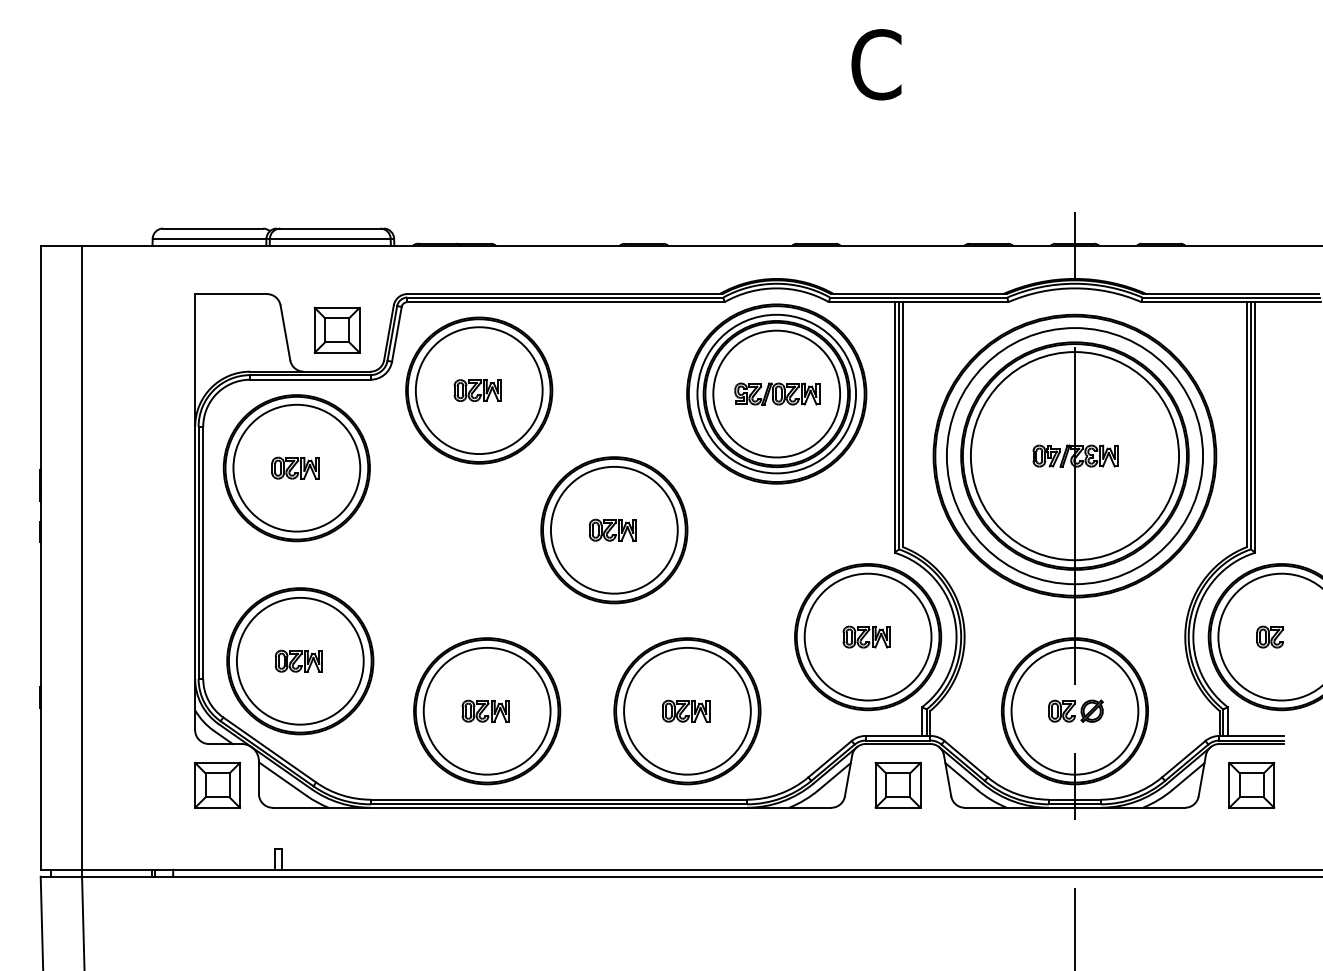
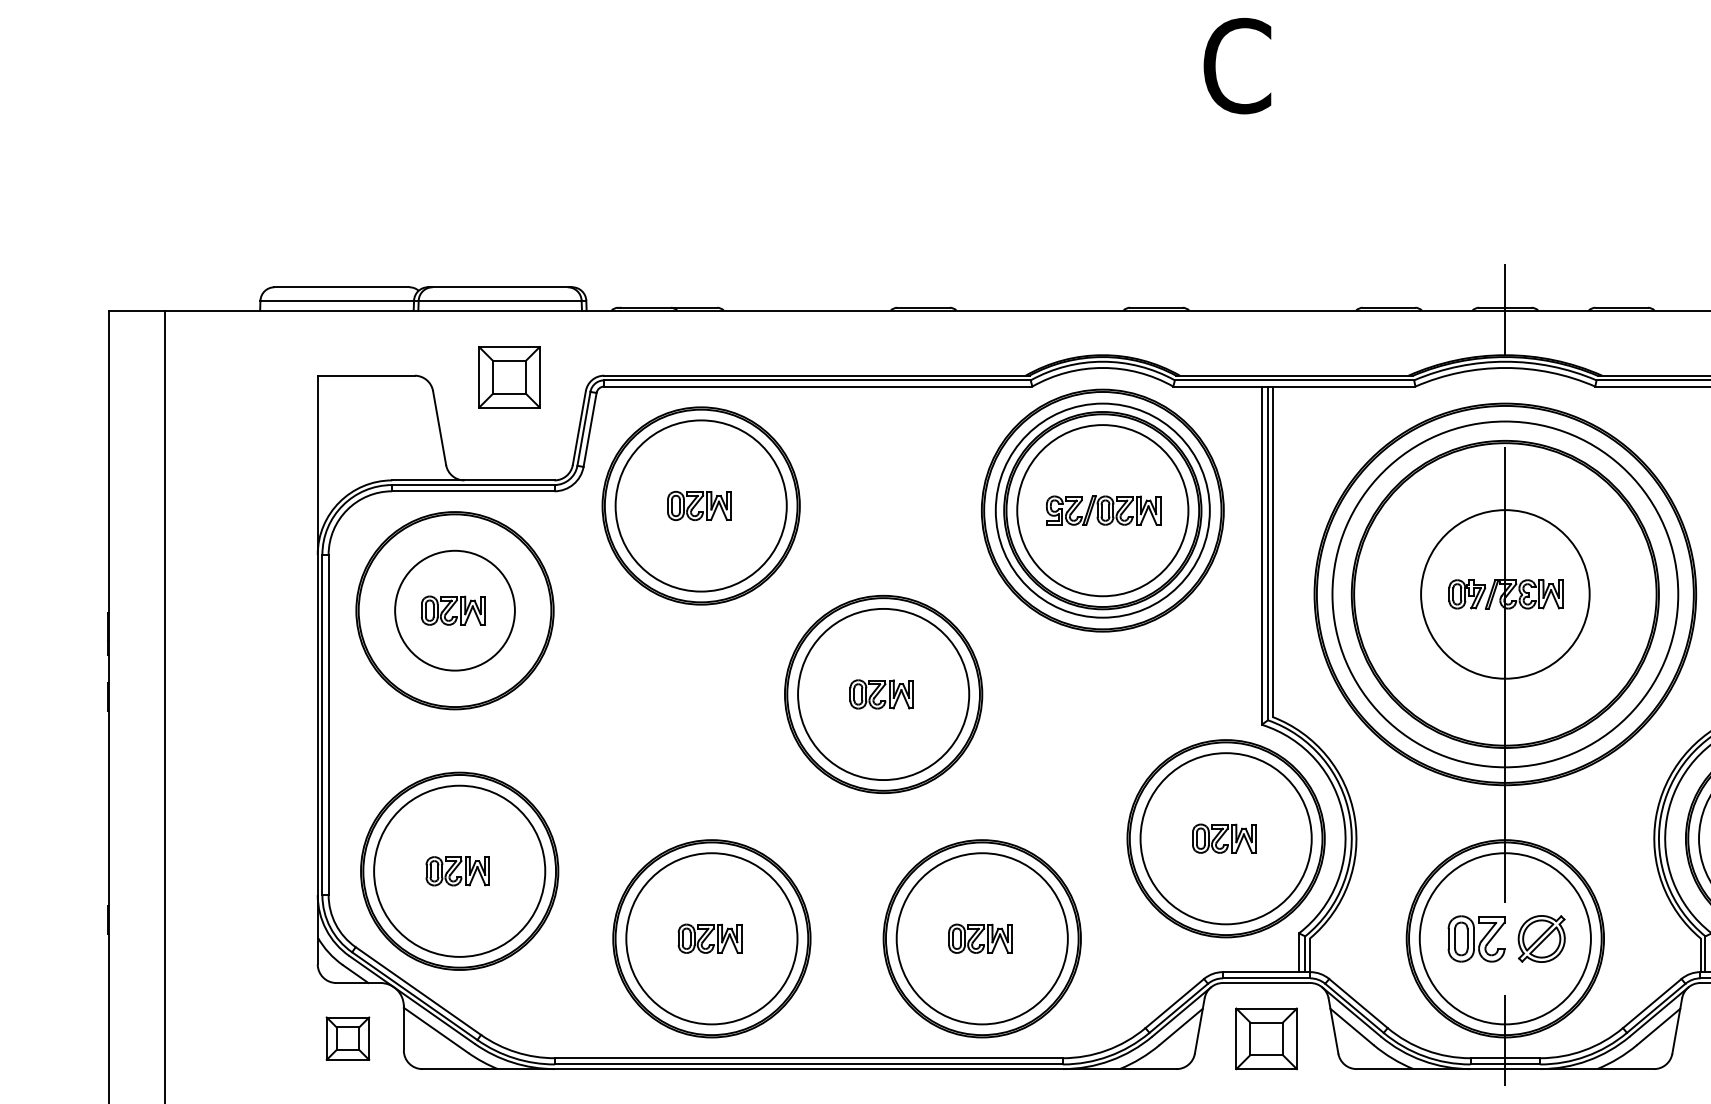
part: (336, 329) -> (508, 376), moved
circle: (1074, 456) -> (1504, 594), size x0.6
circle: (296, 467) -> (454, 609), size x0.7
part: (1075, 710) -> (1506, 937), size x1.6
part: (217, 784) -> (347, 1037), size x0.7

